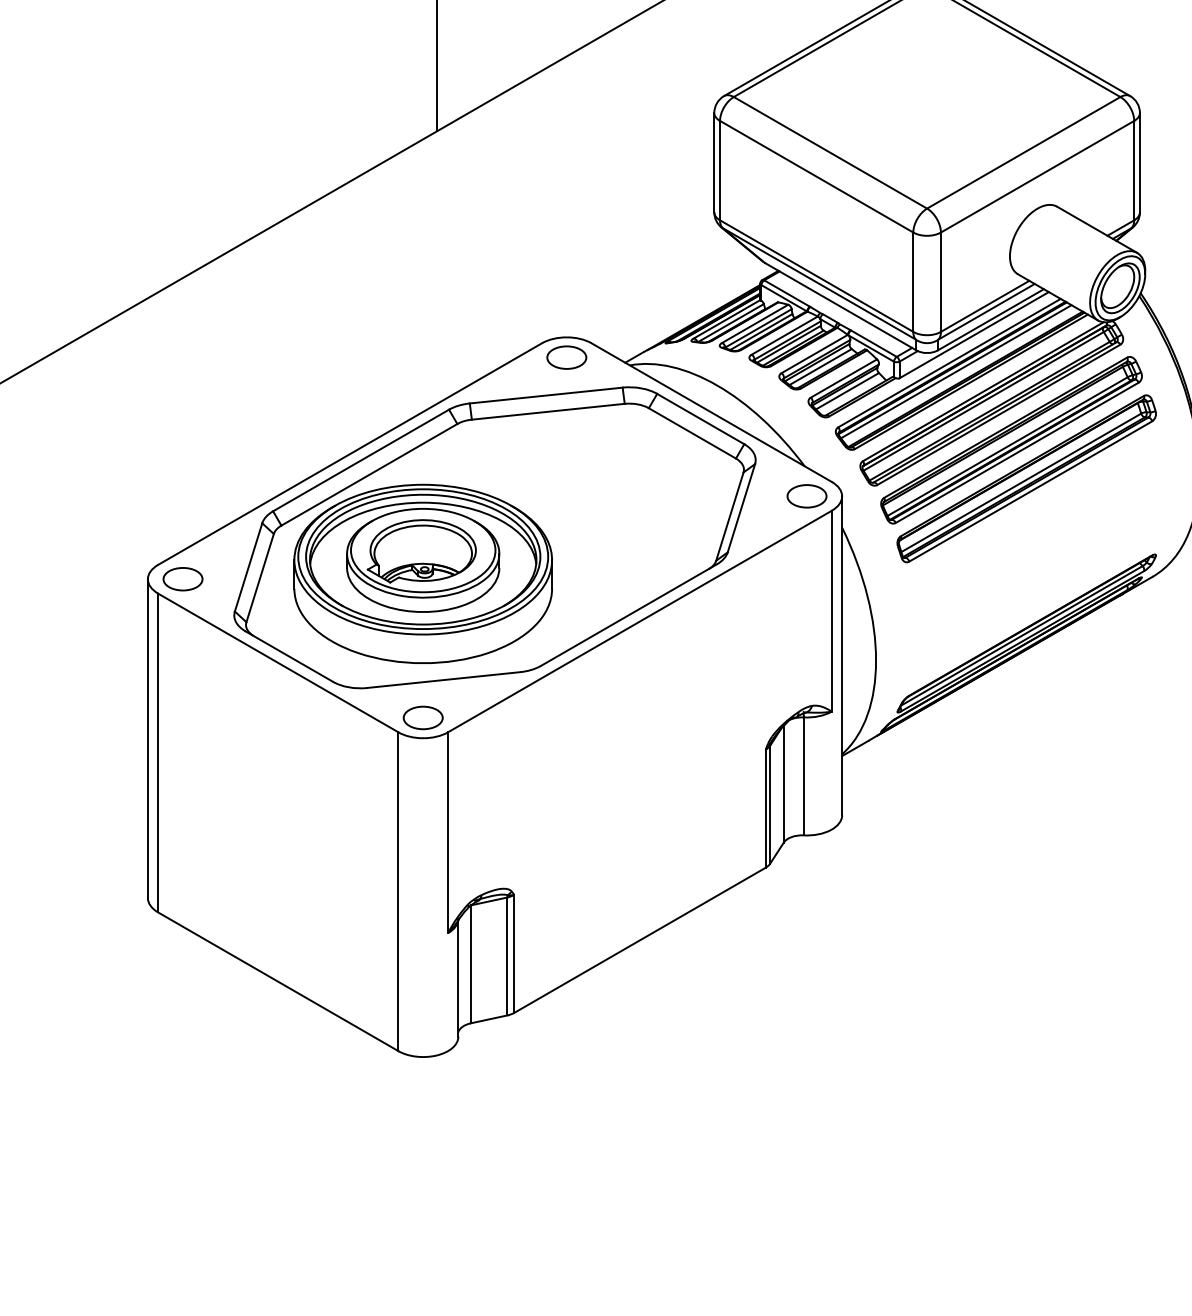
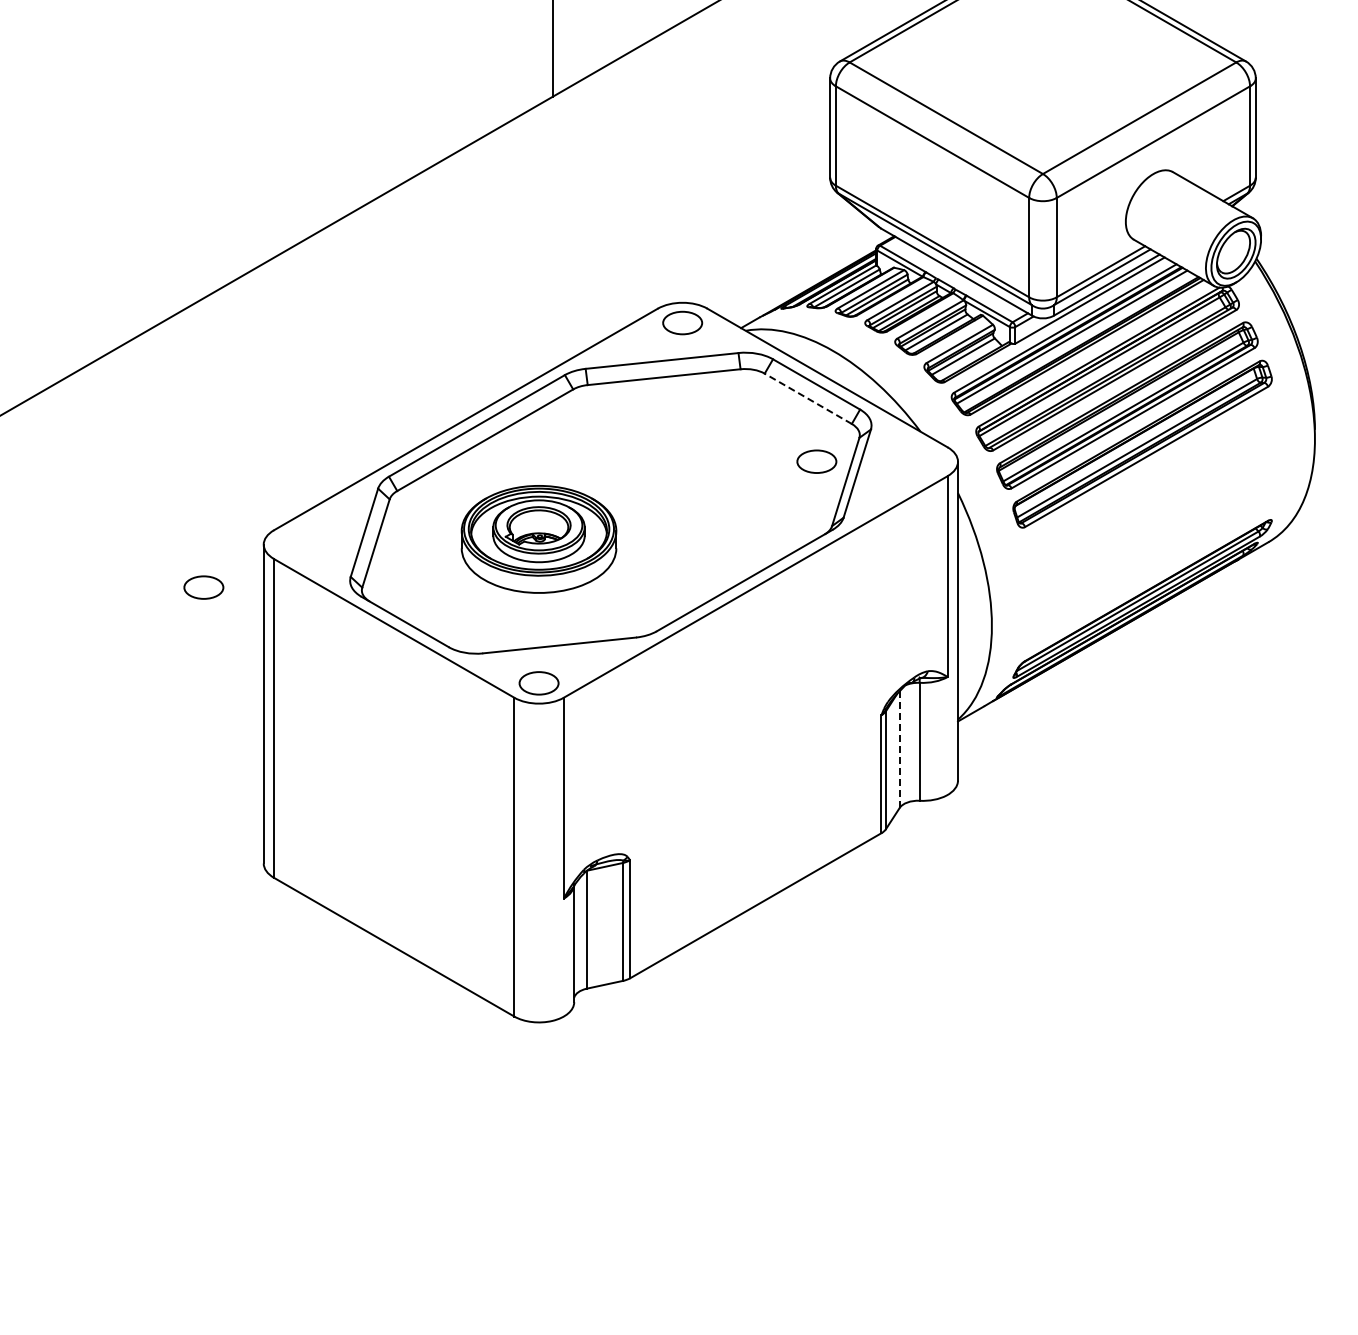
line: (691, 433) -> (807, 398), solid -> dashed
part: (806, 496) -> (816, 461), moved
part: (422, 574) -> (538, 539), size x0.6
part: (182, 579) -> (203, 587), moved
line: (783, 784) -> (899, 749), solid -> dashed

